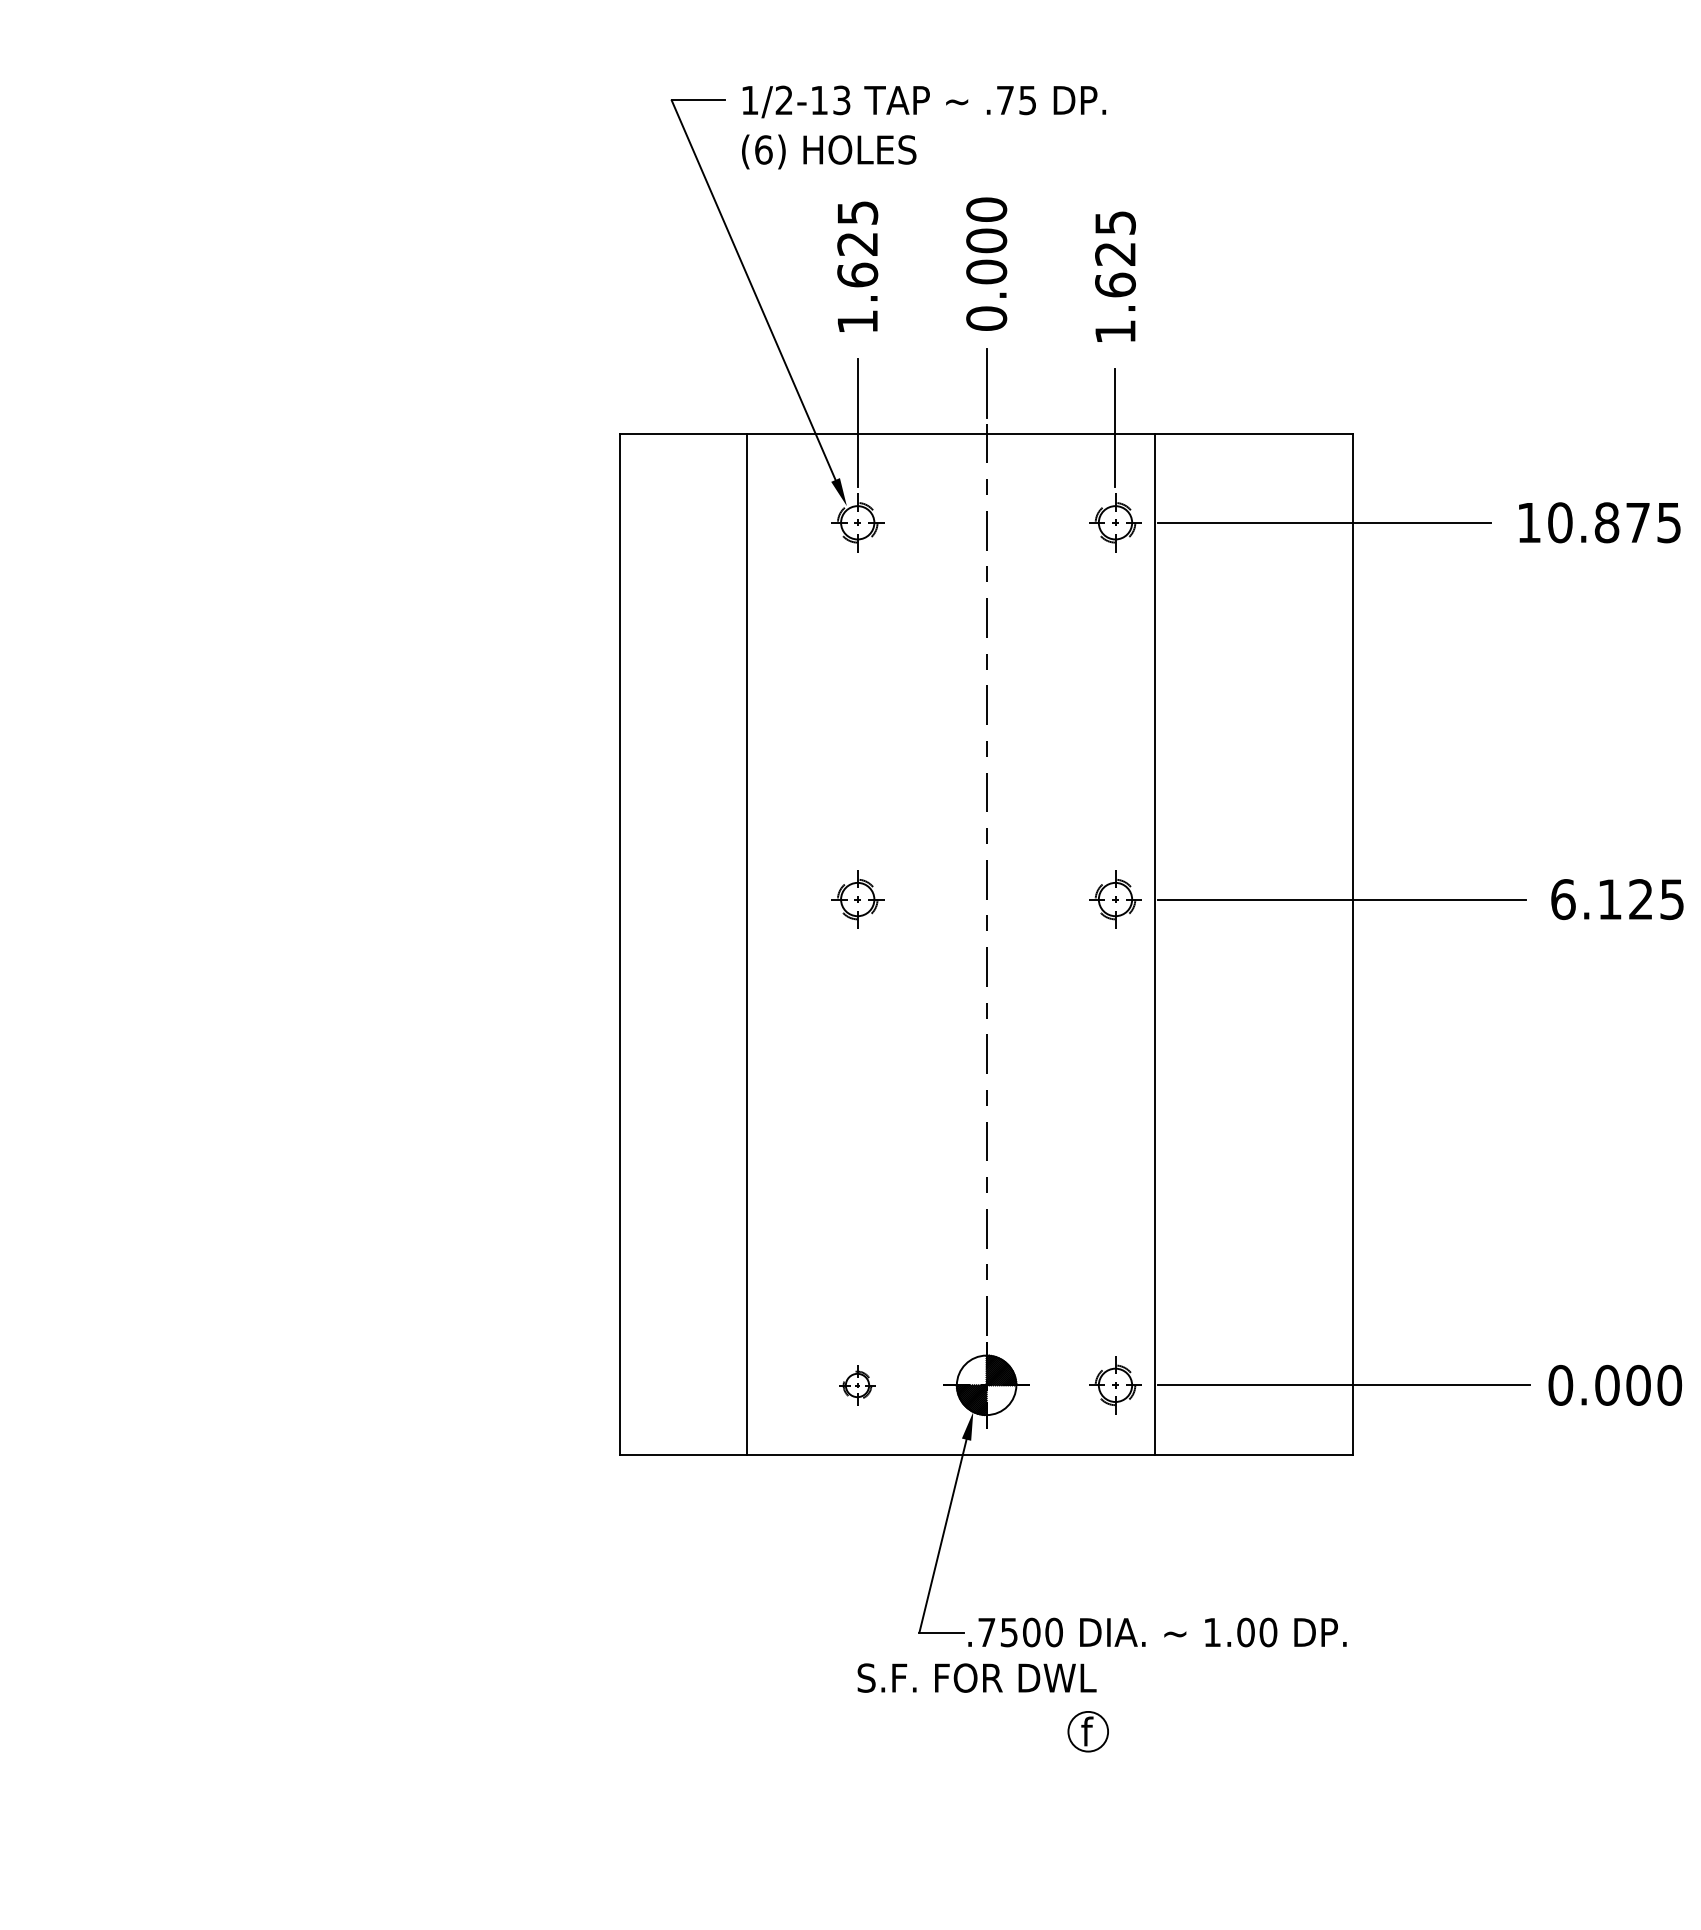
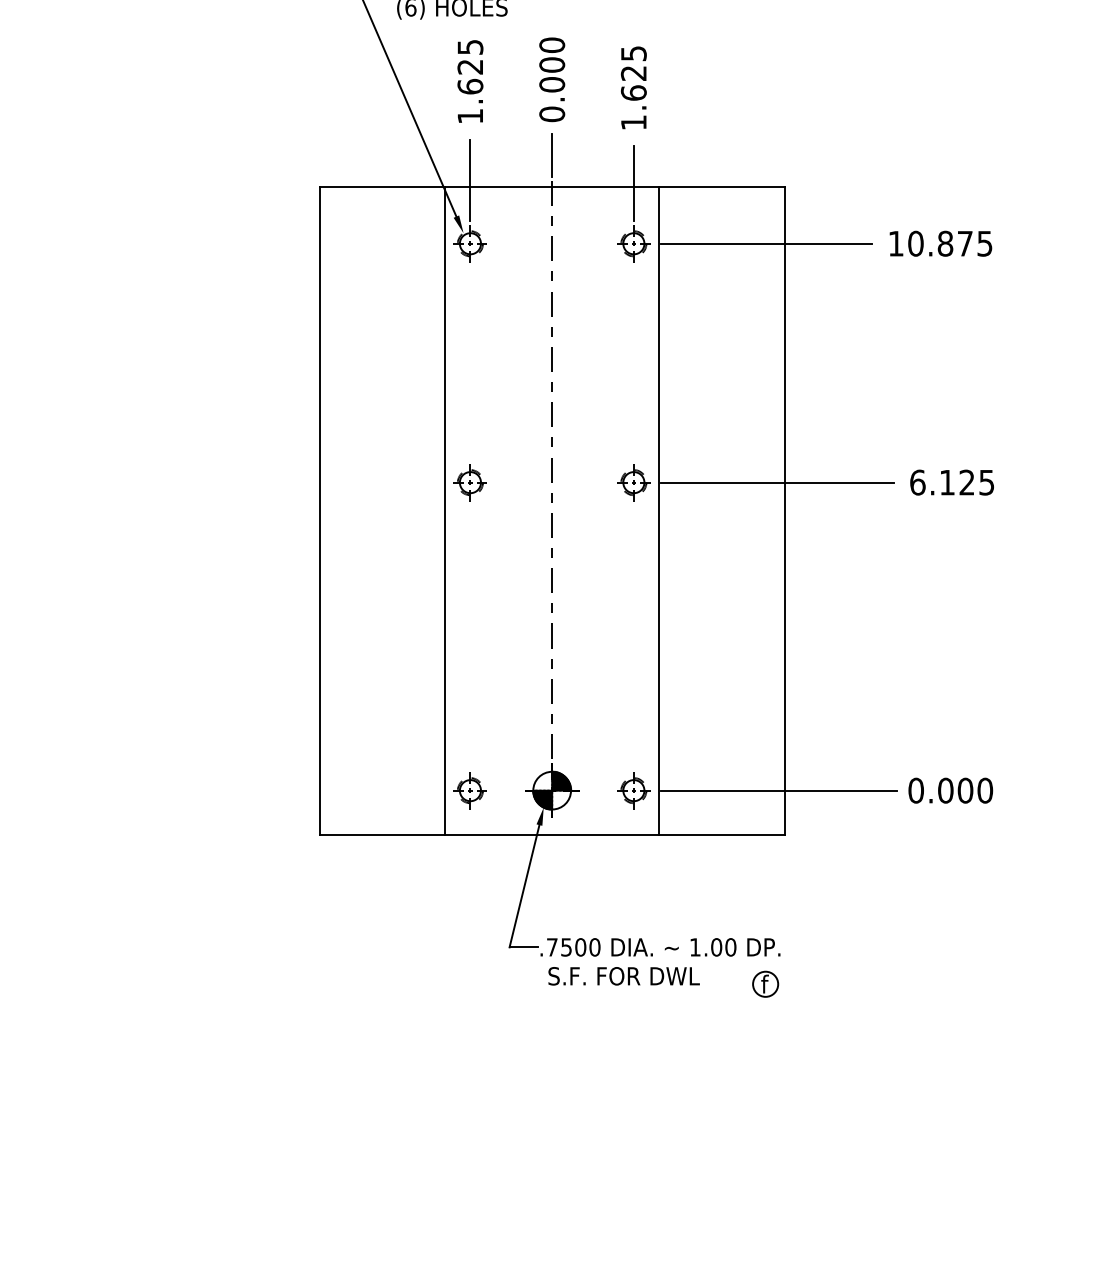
line: (747, 943) -> (445, 510), moved
part: (856, 1385) -> (469, 790), size x1.43
text: (976, 1678) -> (623, 976), moved
part: (1088, 1730) -> (765, 983), moved

